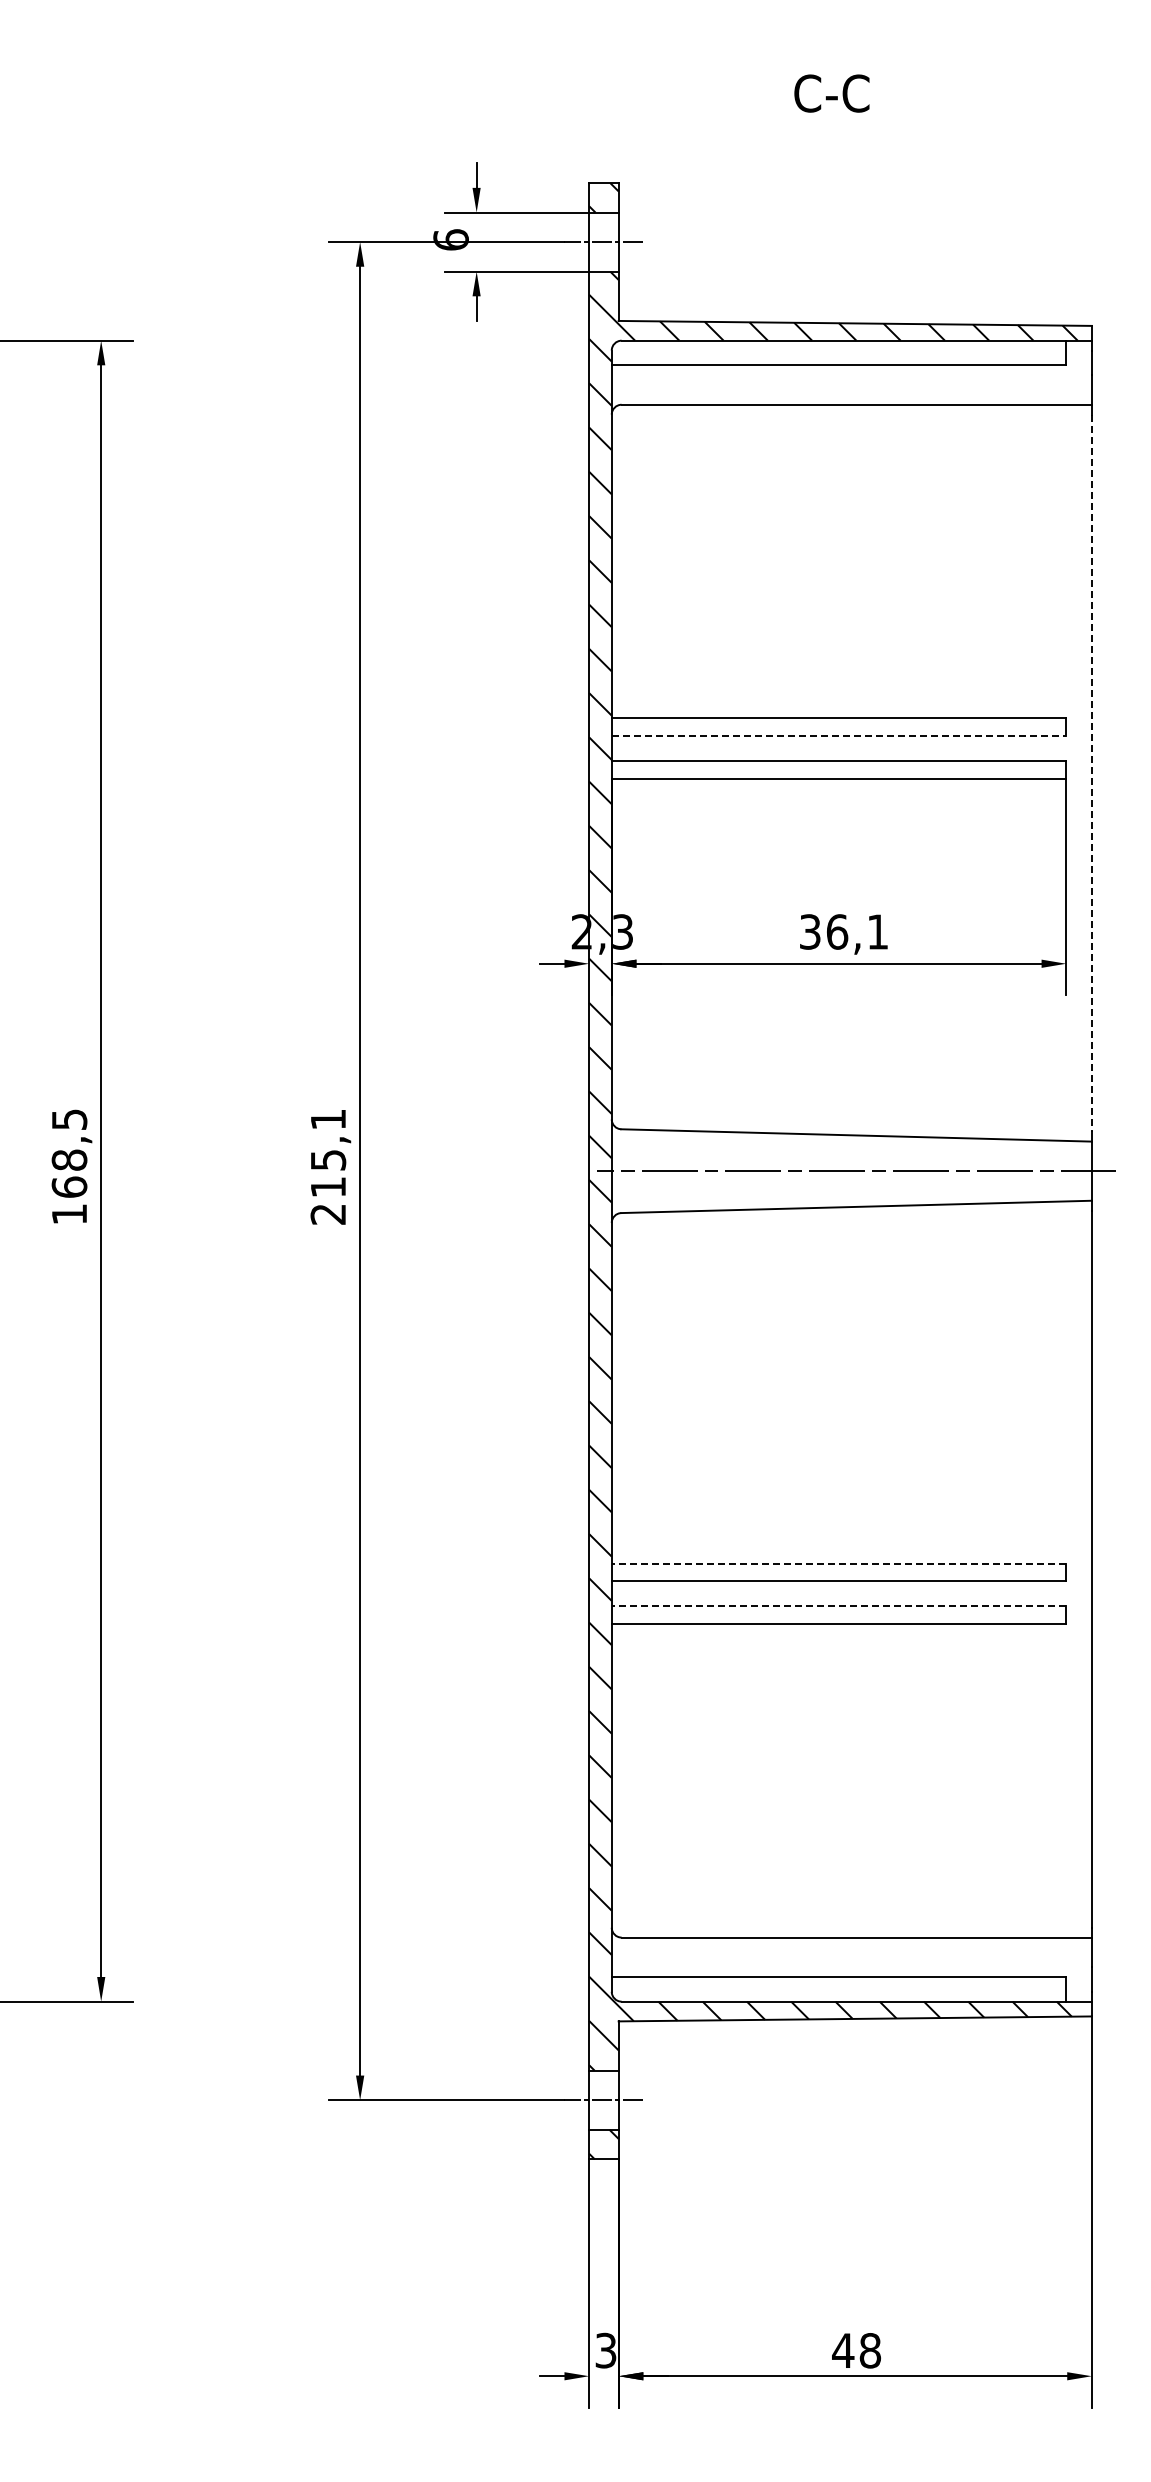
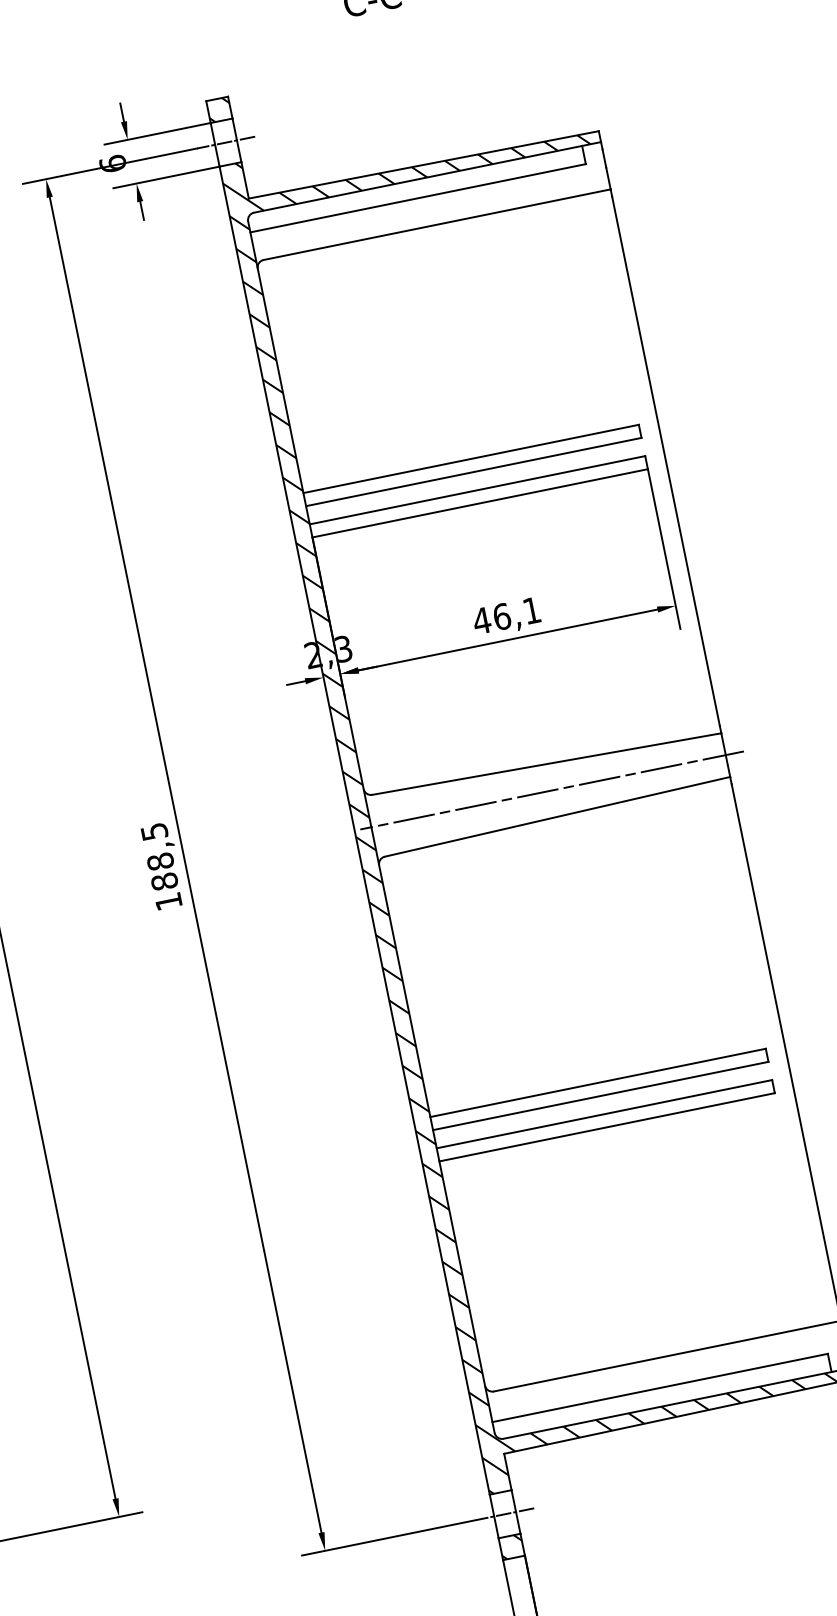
line: (839, 736) -> (474, 472), dashed -> solid
line: (1091, 773) -> (665, 461), dashed -> solid
text: (810, 931) -> (482, 620), 36,1 -> 46,1
text: (328, 1166) -> (161, 866), 215,1 -> 188,5
line: (838, 1563) -> (597, 1082), dashed -> solid
line: (838, 1606) -> (604, 1114), dashed -> solid

